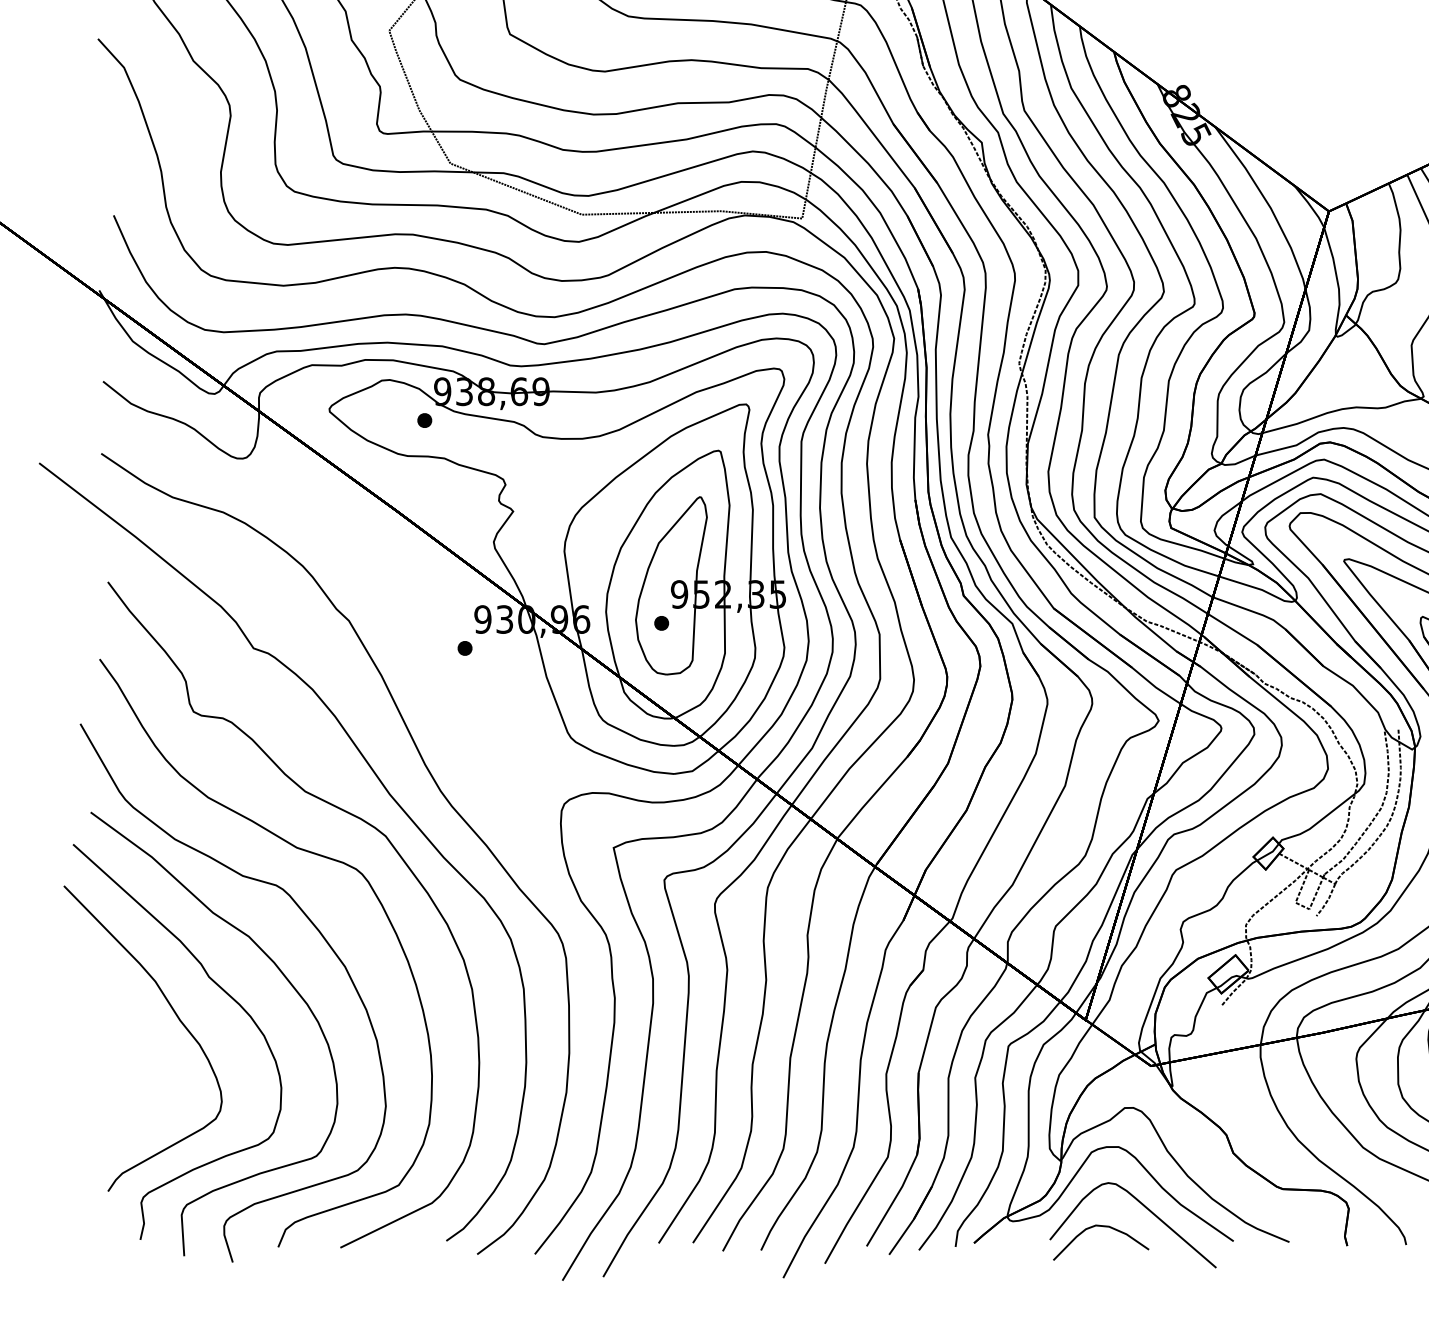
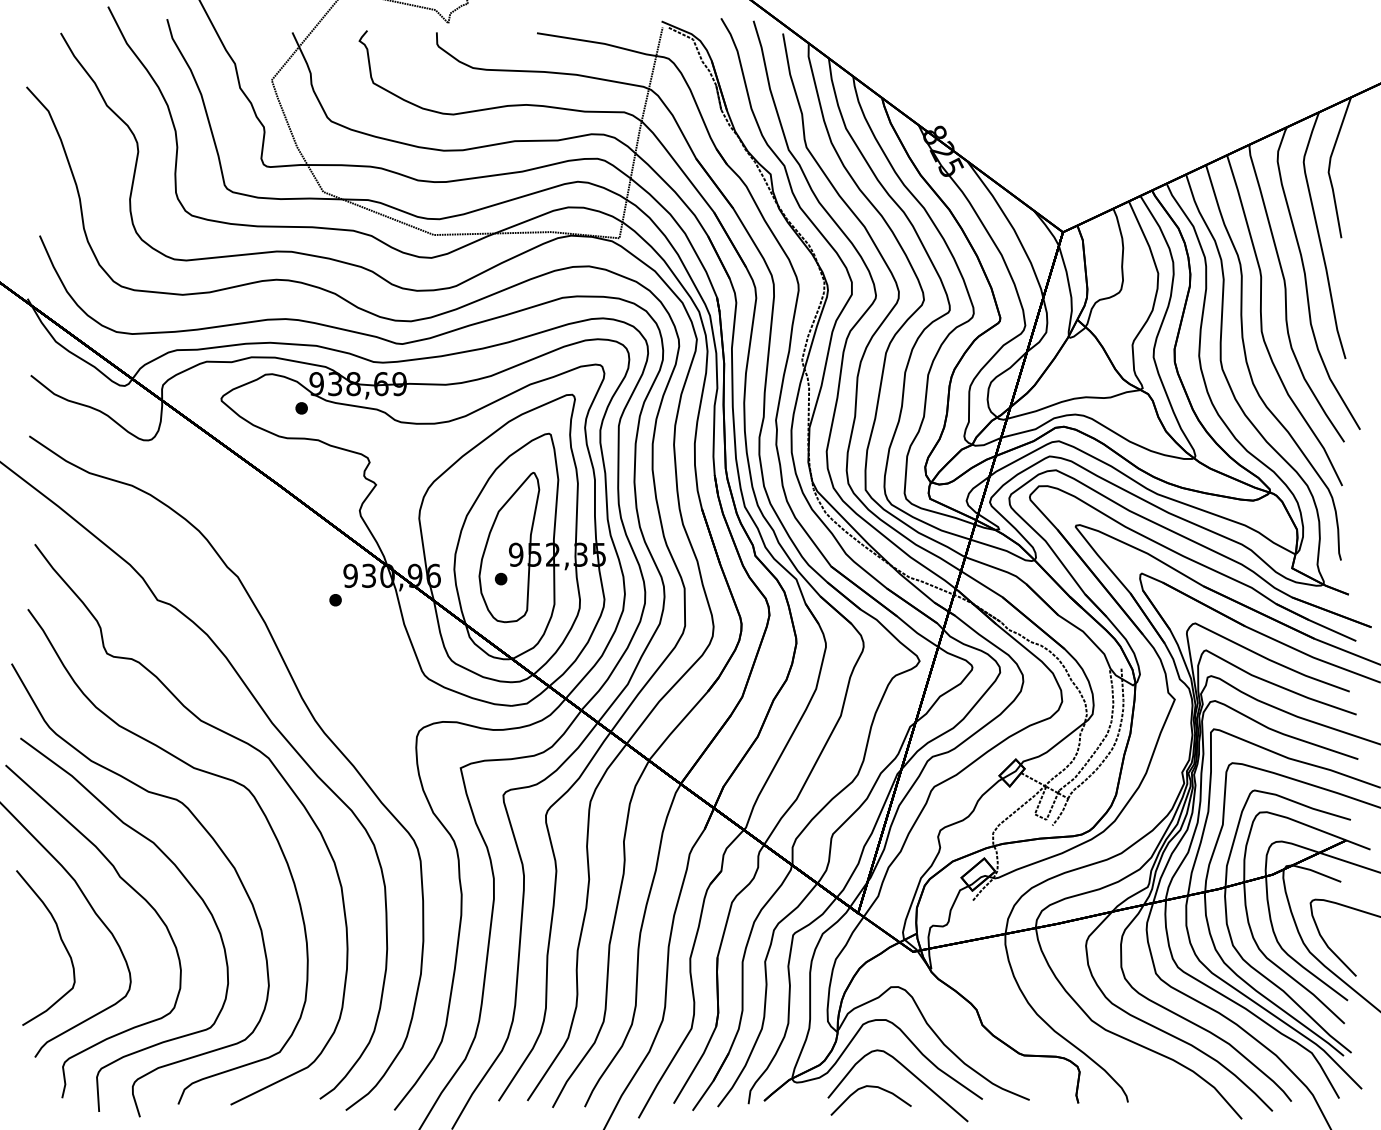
curve: (138, 1051) -> (60, 939), added

